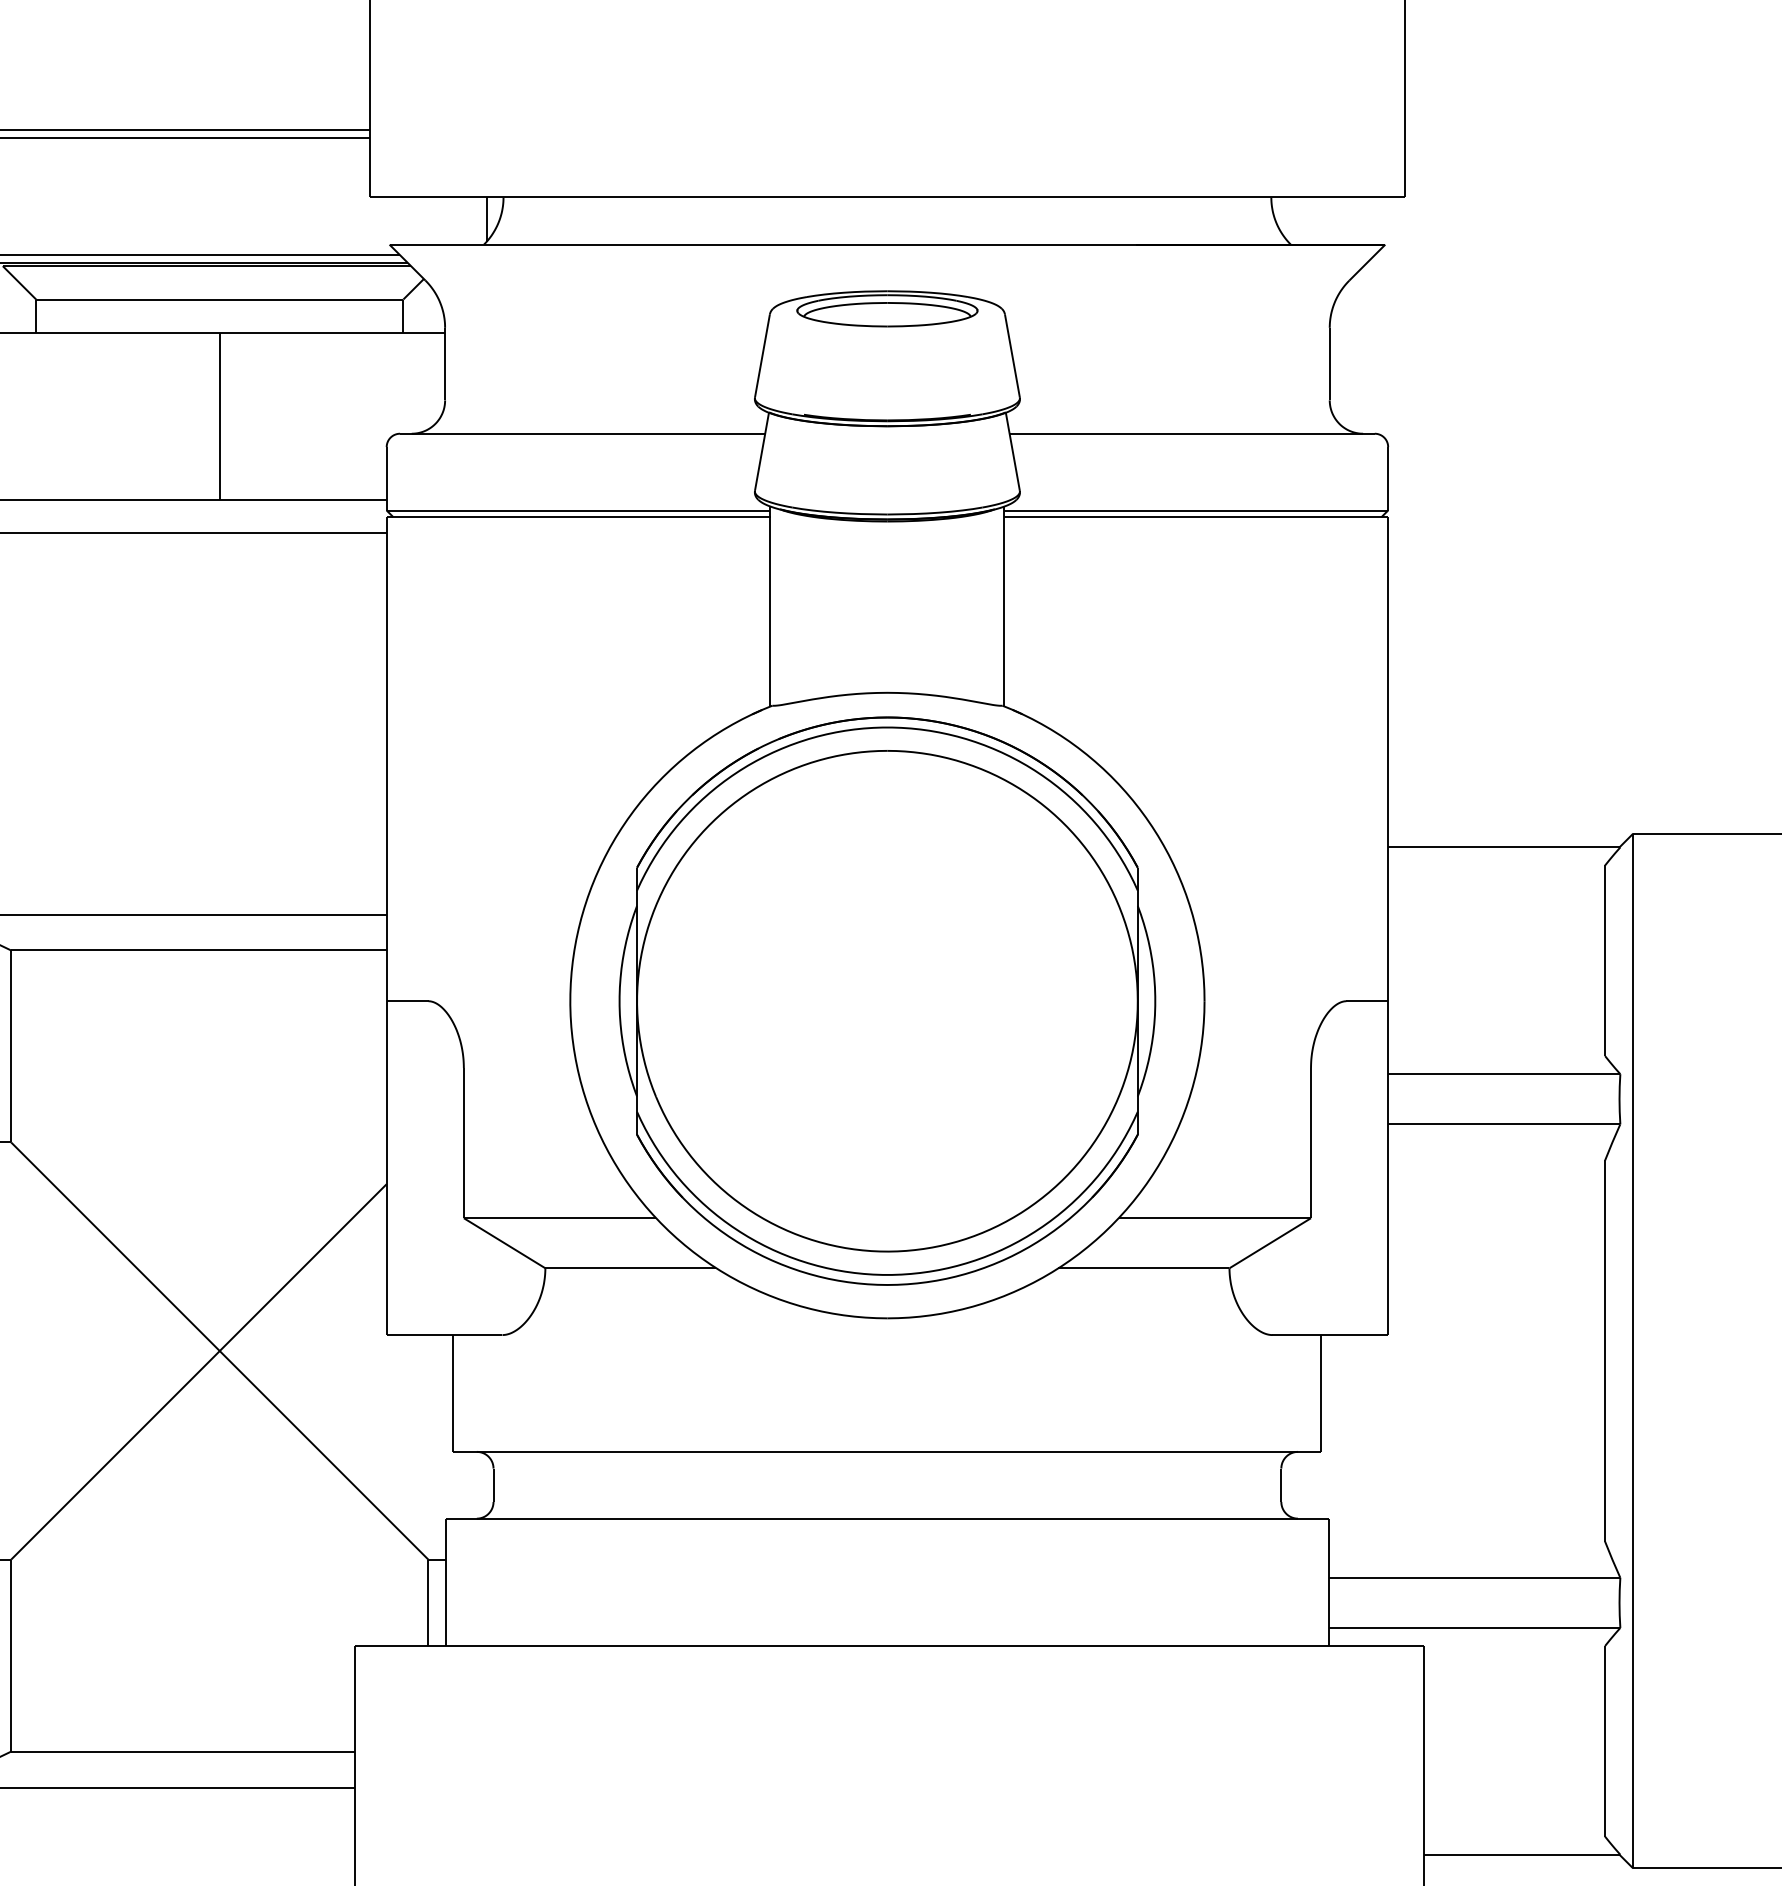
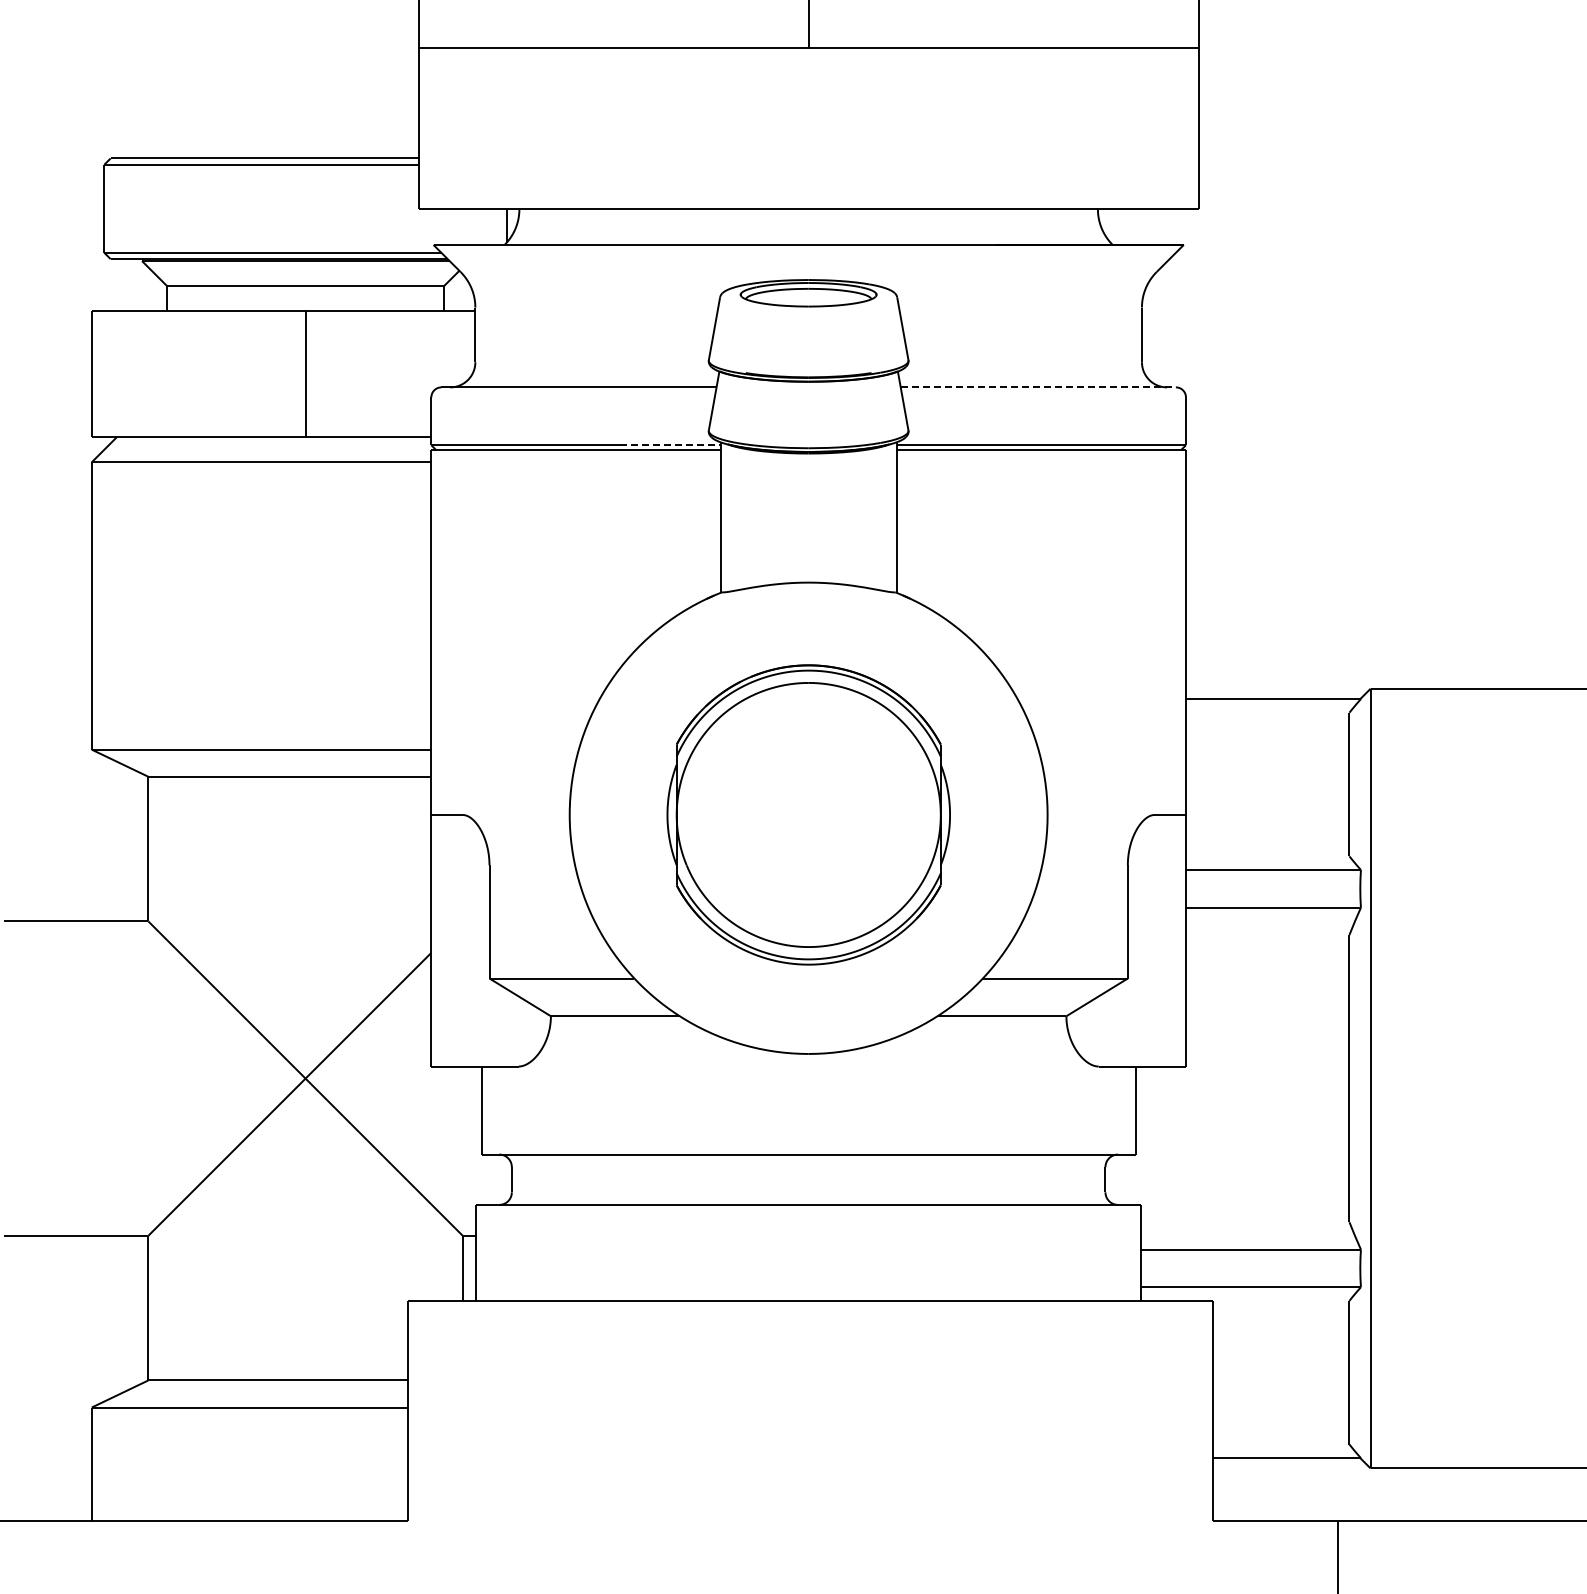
line: (1192, 433) -> (1038, 387), solid -> dashed
line: (704, 510) -> (670, 445), solid -> dashed
part: (887, 1000) -> (808, 814), size x0.7

